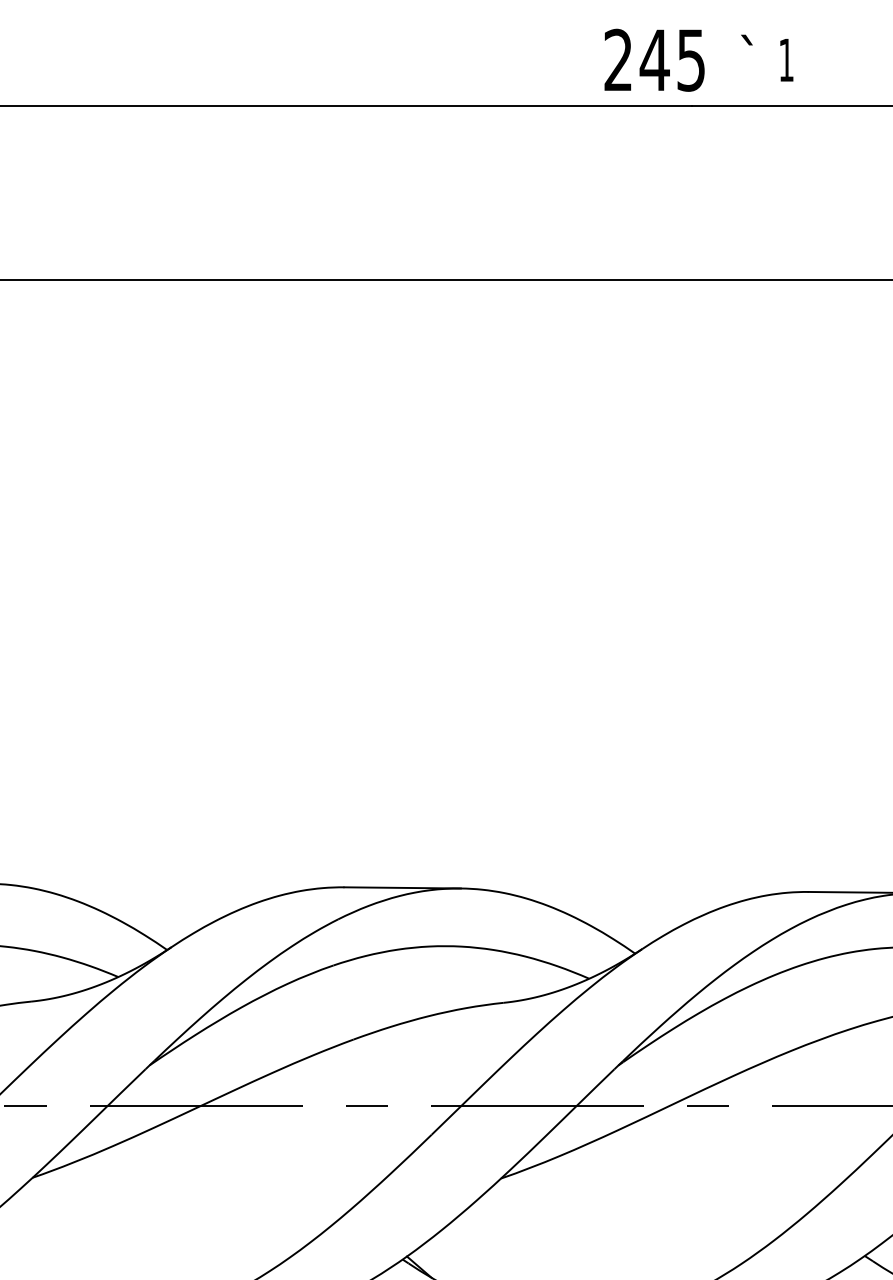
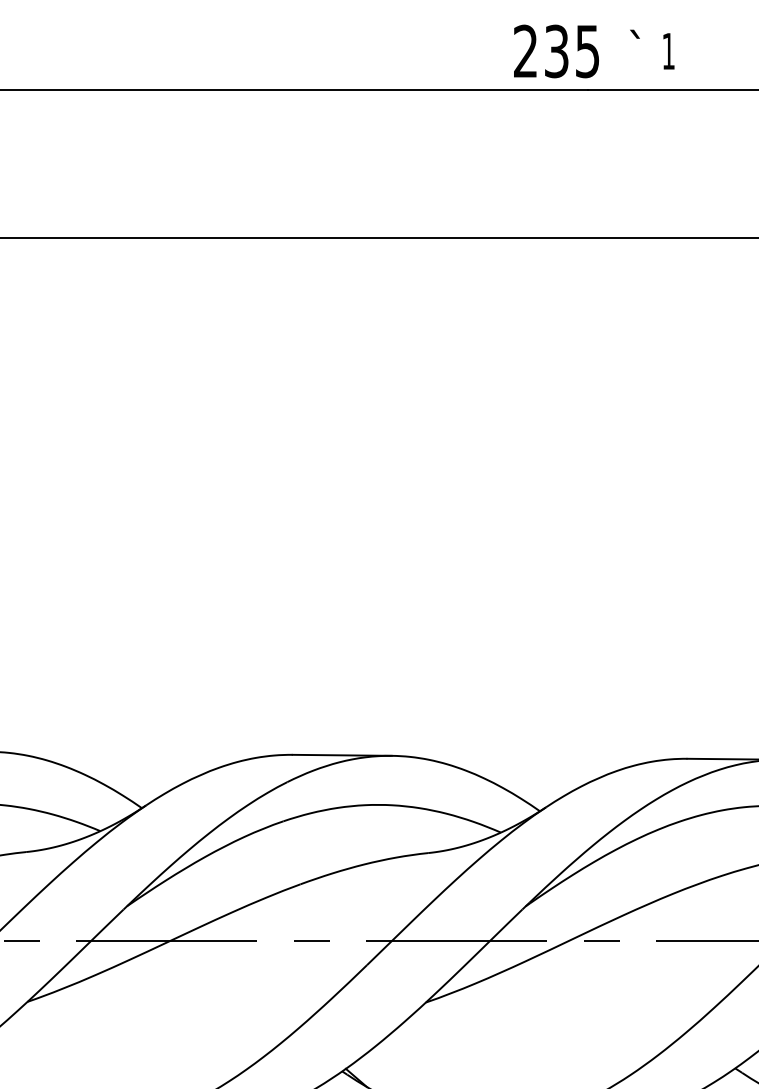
text: (654, 59) -> (556, 50), 245 -> 235

